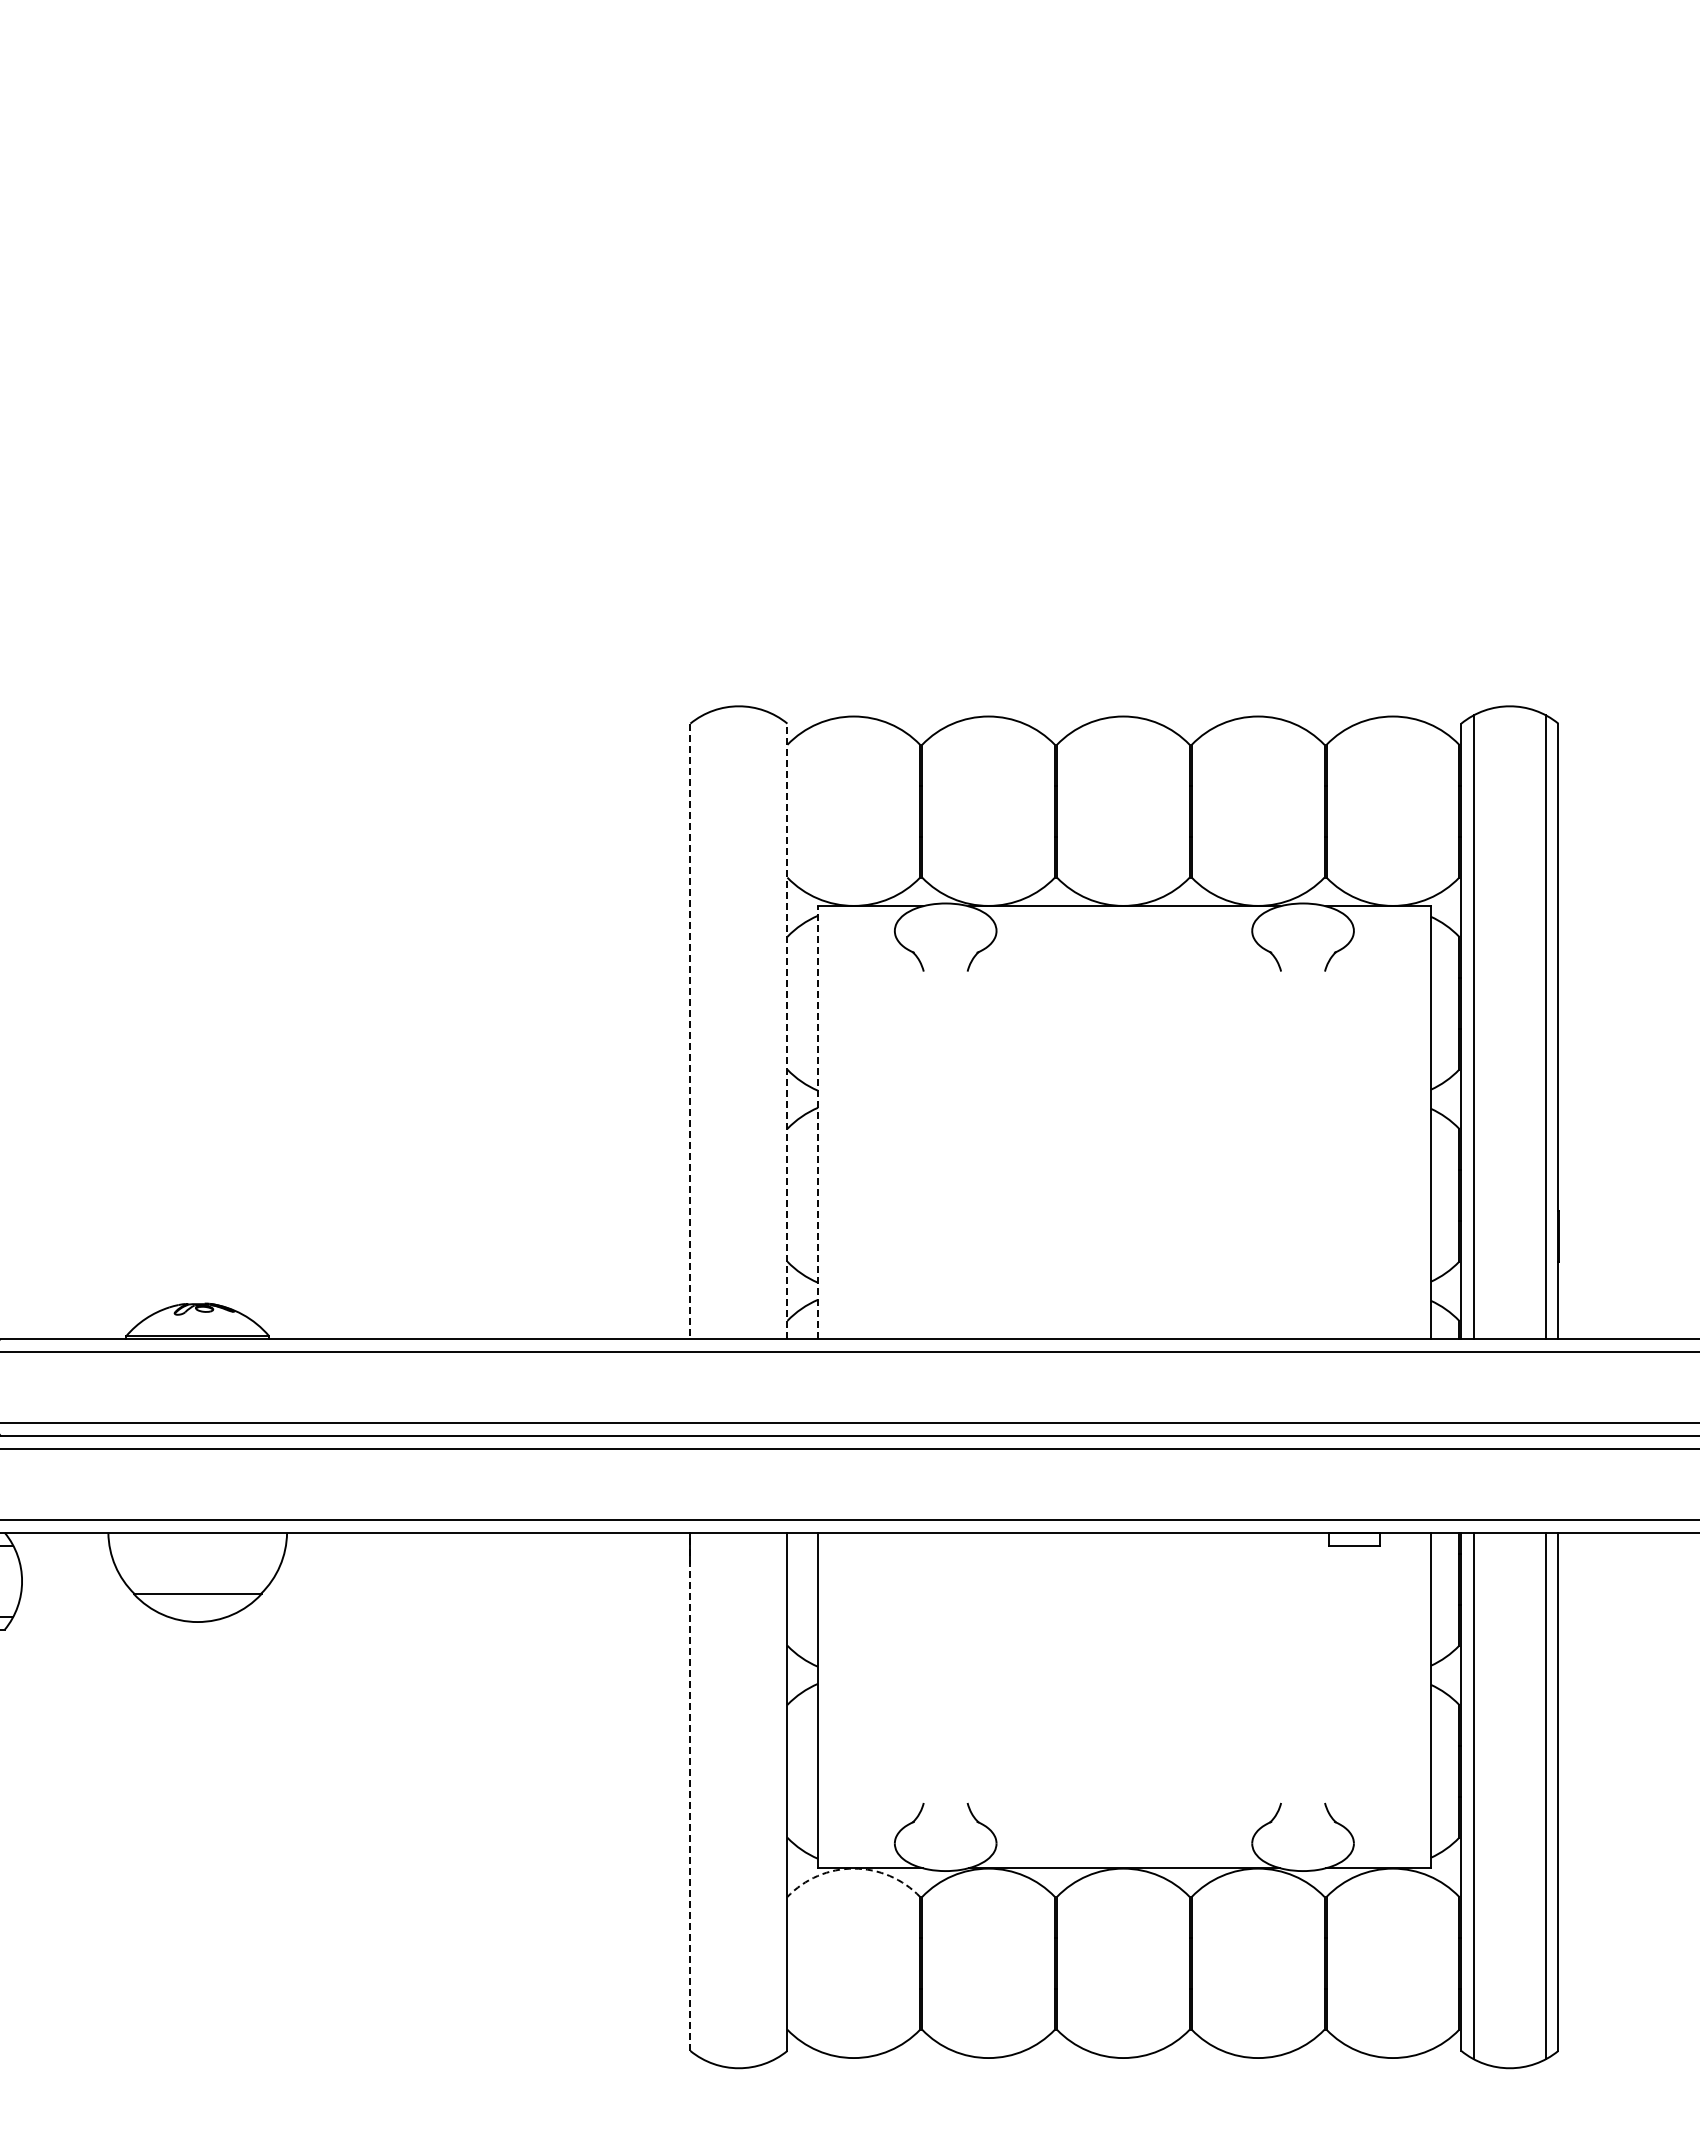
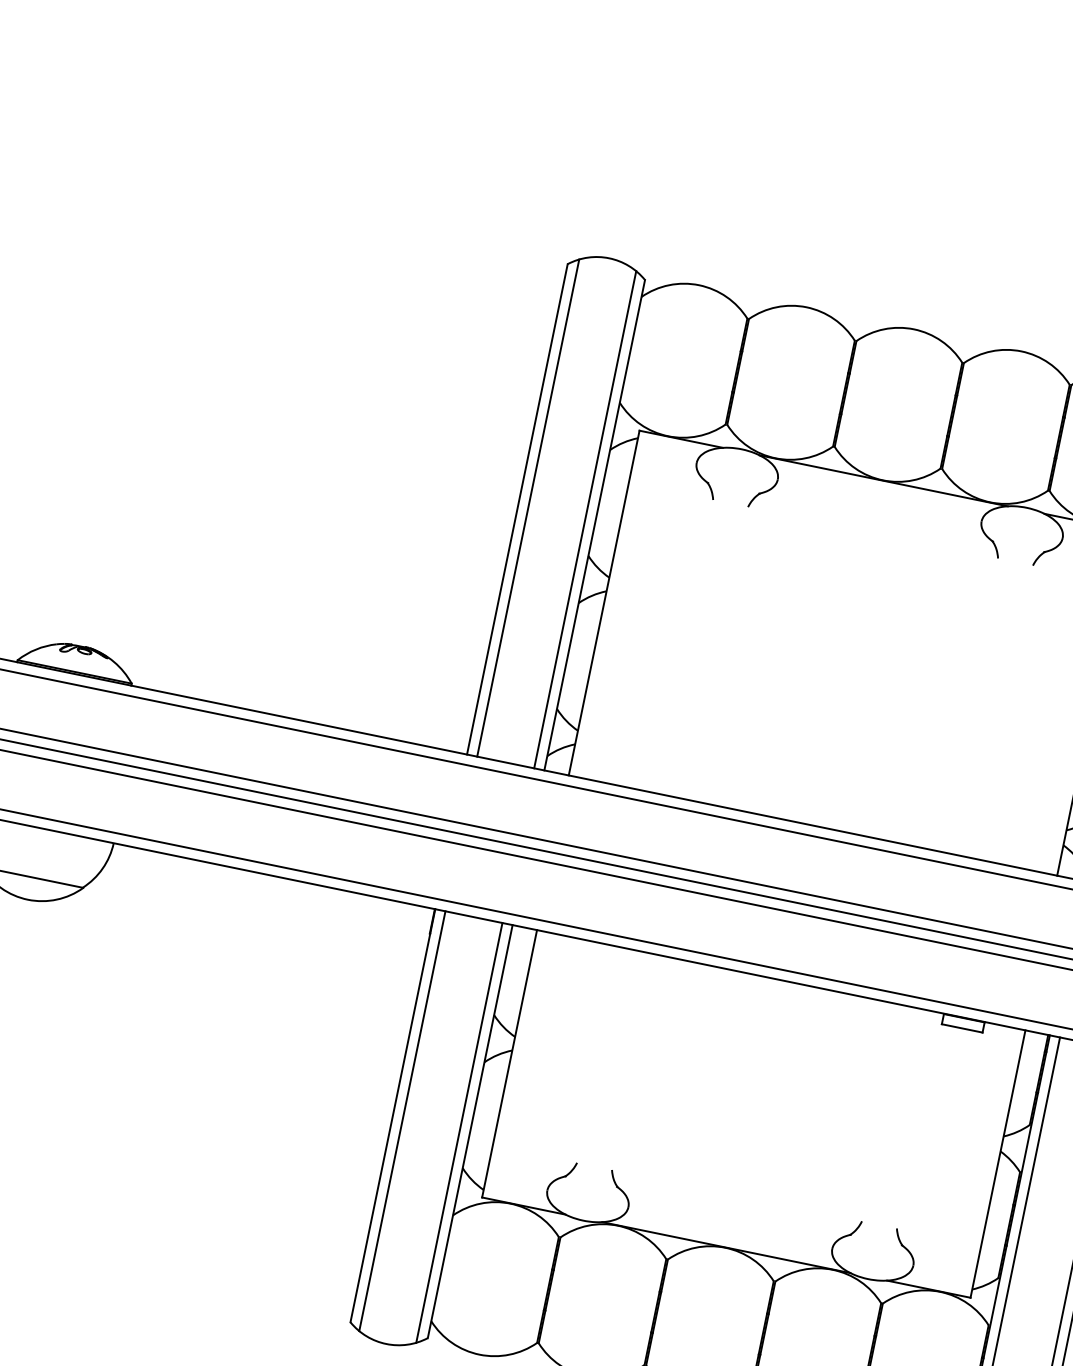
line: (703, 1026) -> (528, 507), added
line: (774, 1026) -> (585, 519), added
line: (690, 1031) -> (517, 509), dashed -> solid
line: (787, 1031) -> (594, 525), dashed -> solid
line: (818, 1122) -> (604, 603), dashed -> solid
line: (690, 1791) -> (393, 1115), dashed -> solid
line: (703, 1795) -> (402, 1120), added
line: (774, 1795) -> (459, 1132), added
arc: (853, 1868) -> (510, 1203), dashed -> solid

